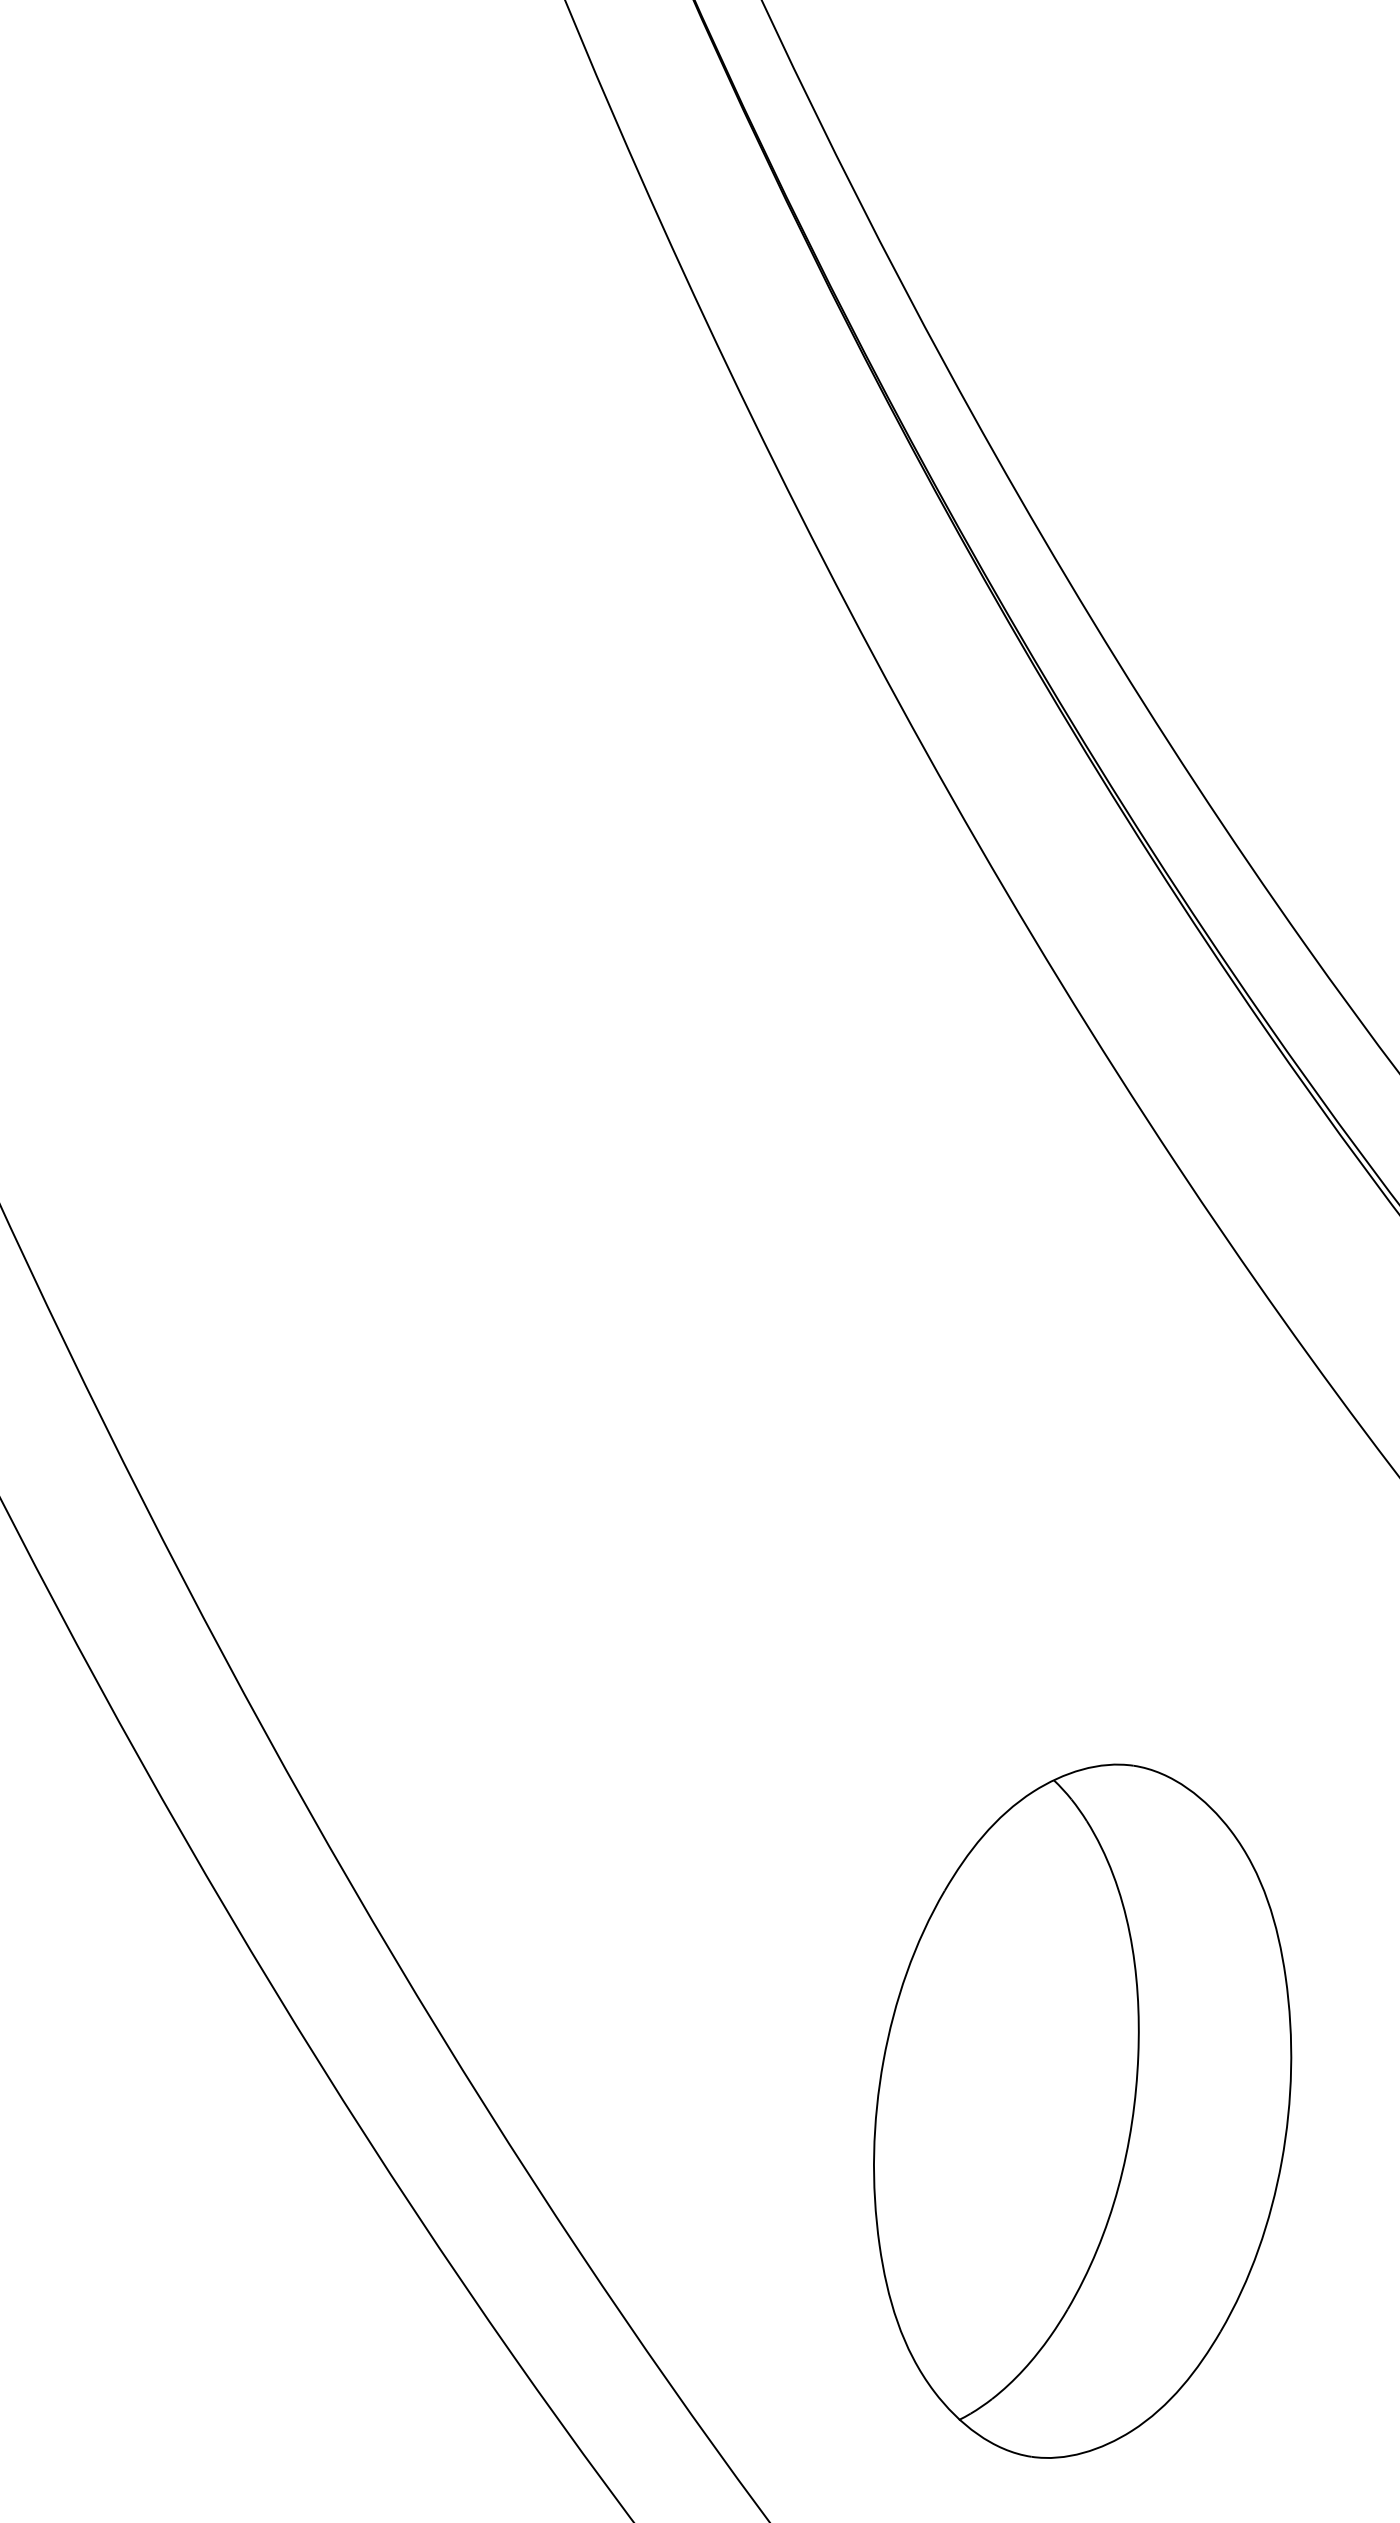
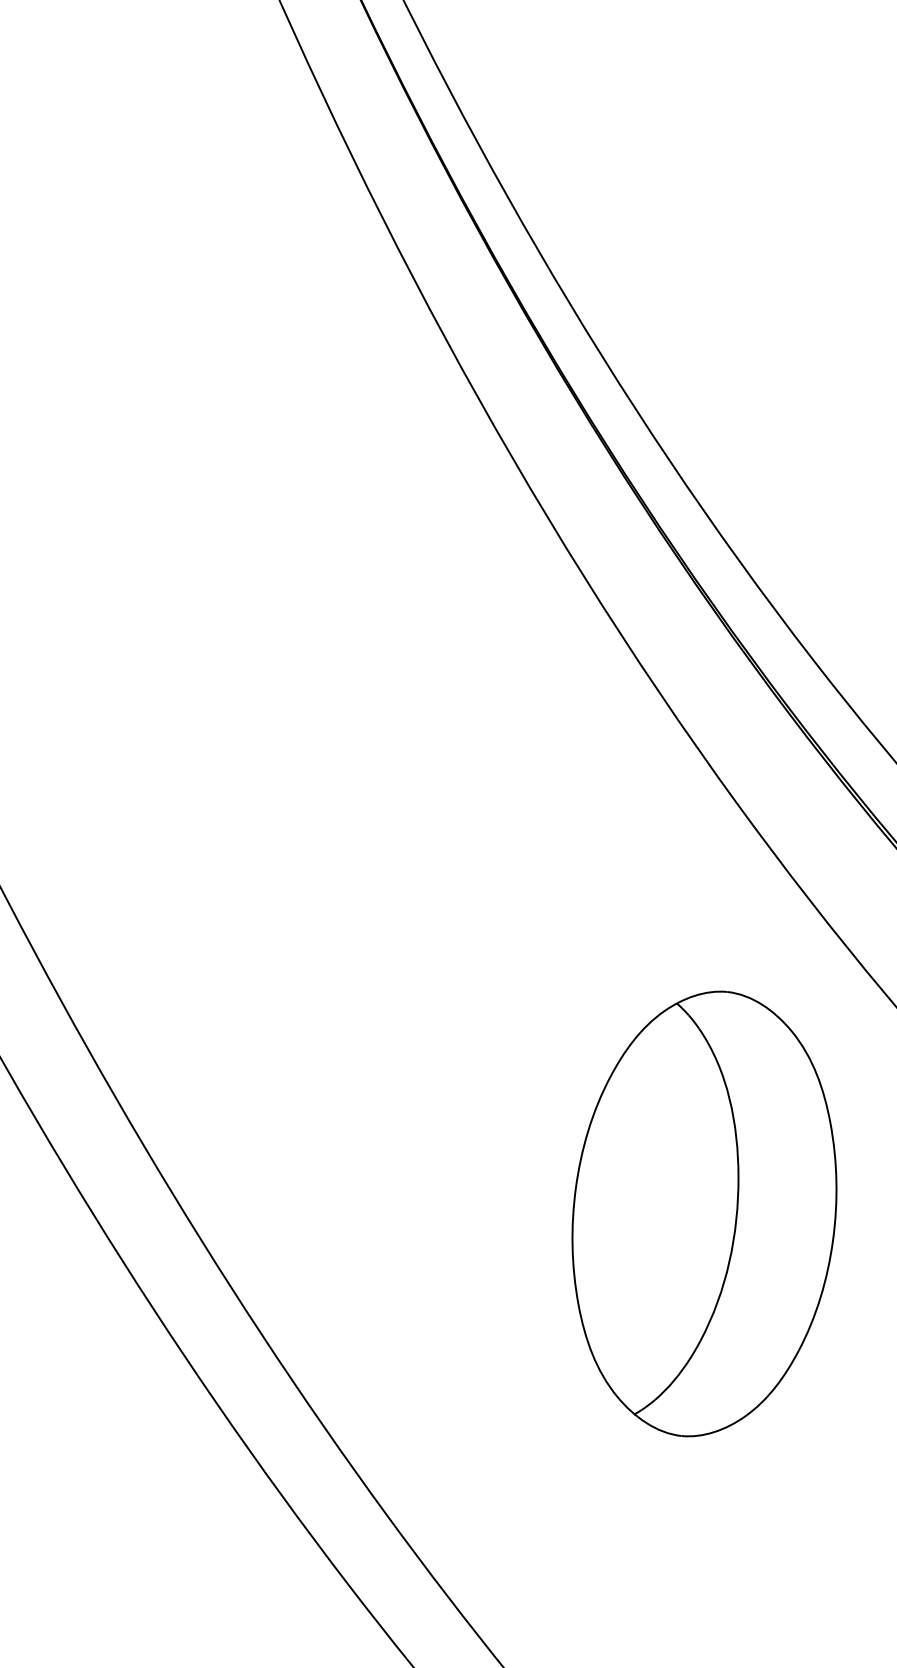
part: (1082, 2110) -> (704, 1213), moved

